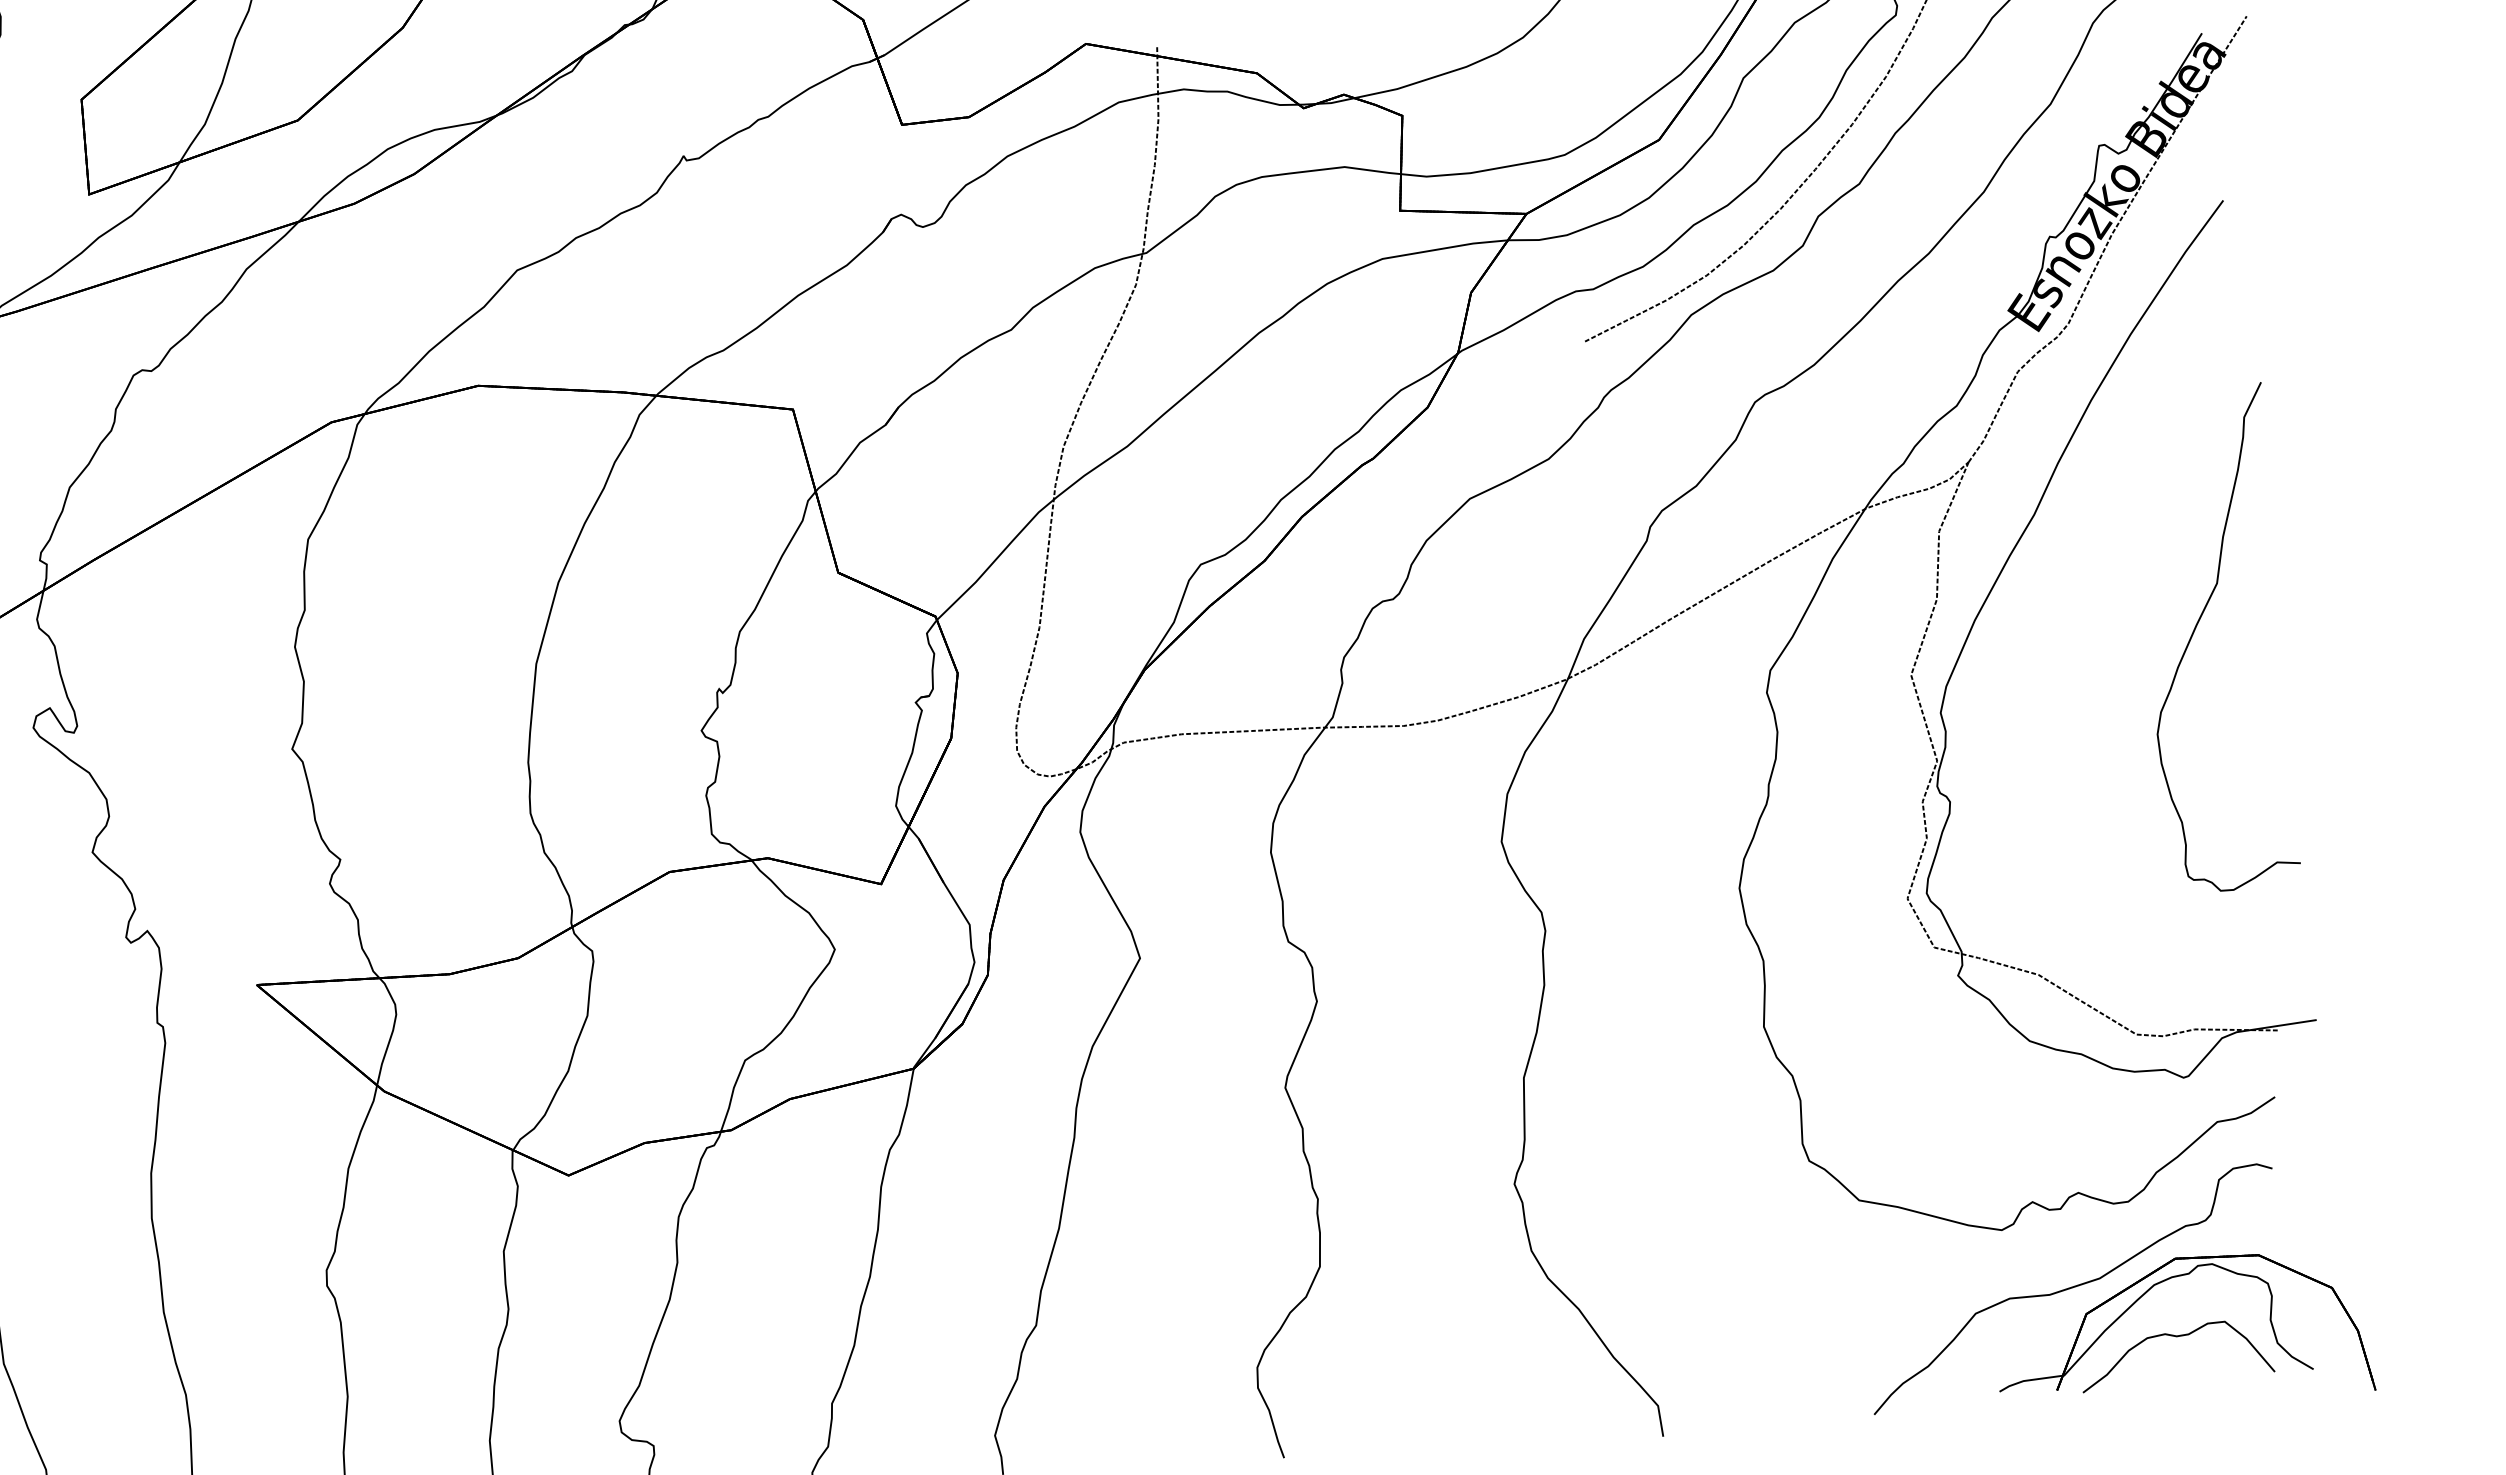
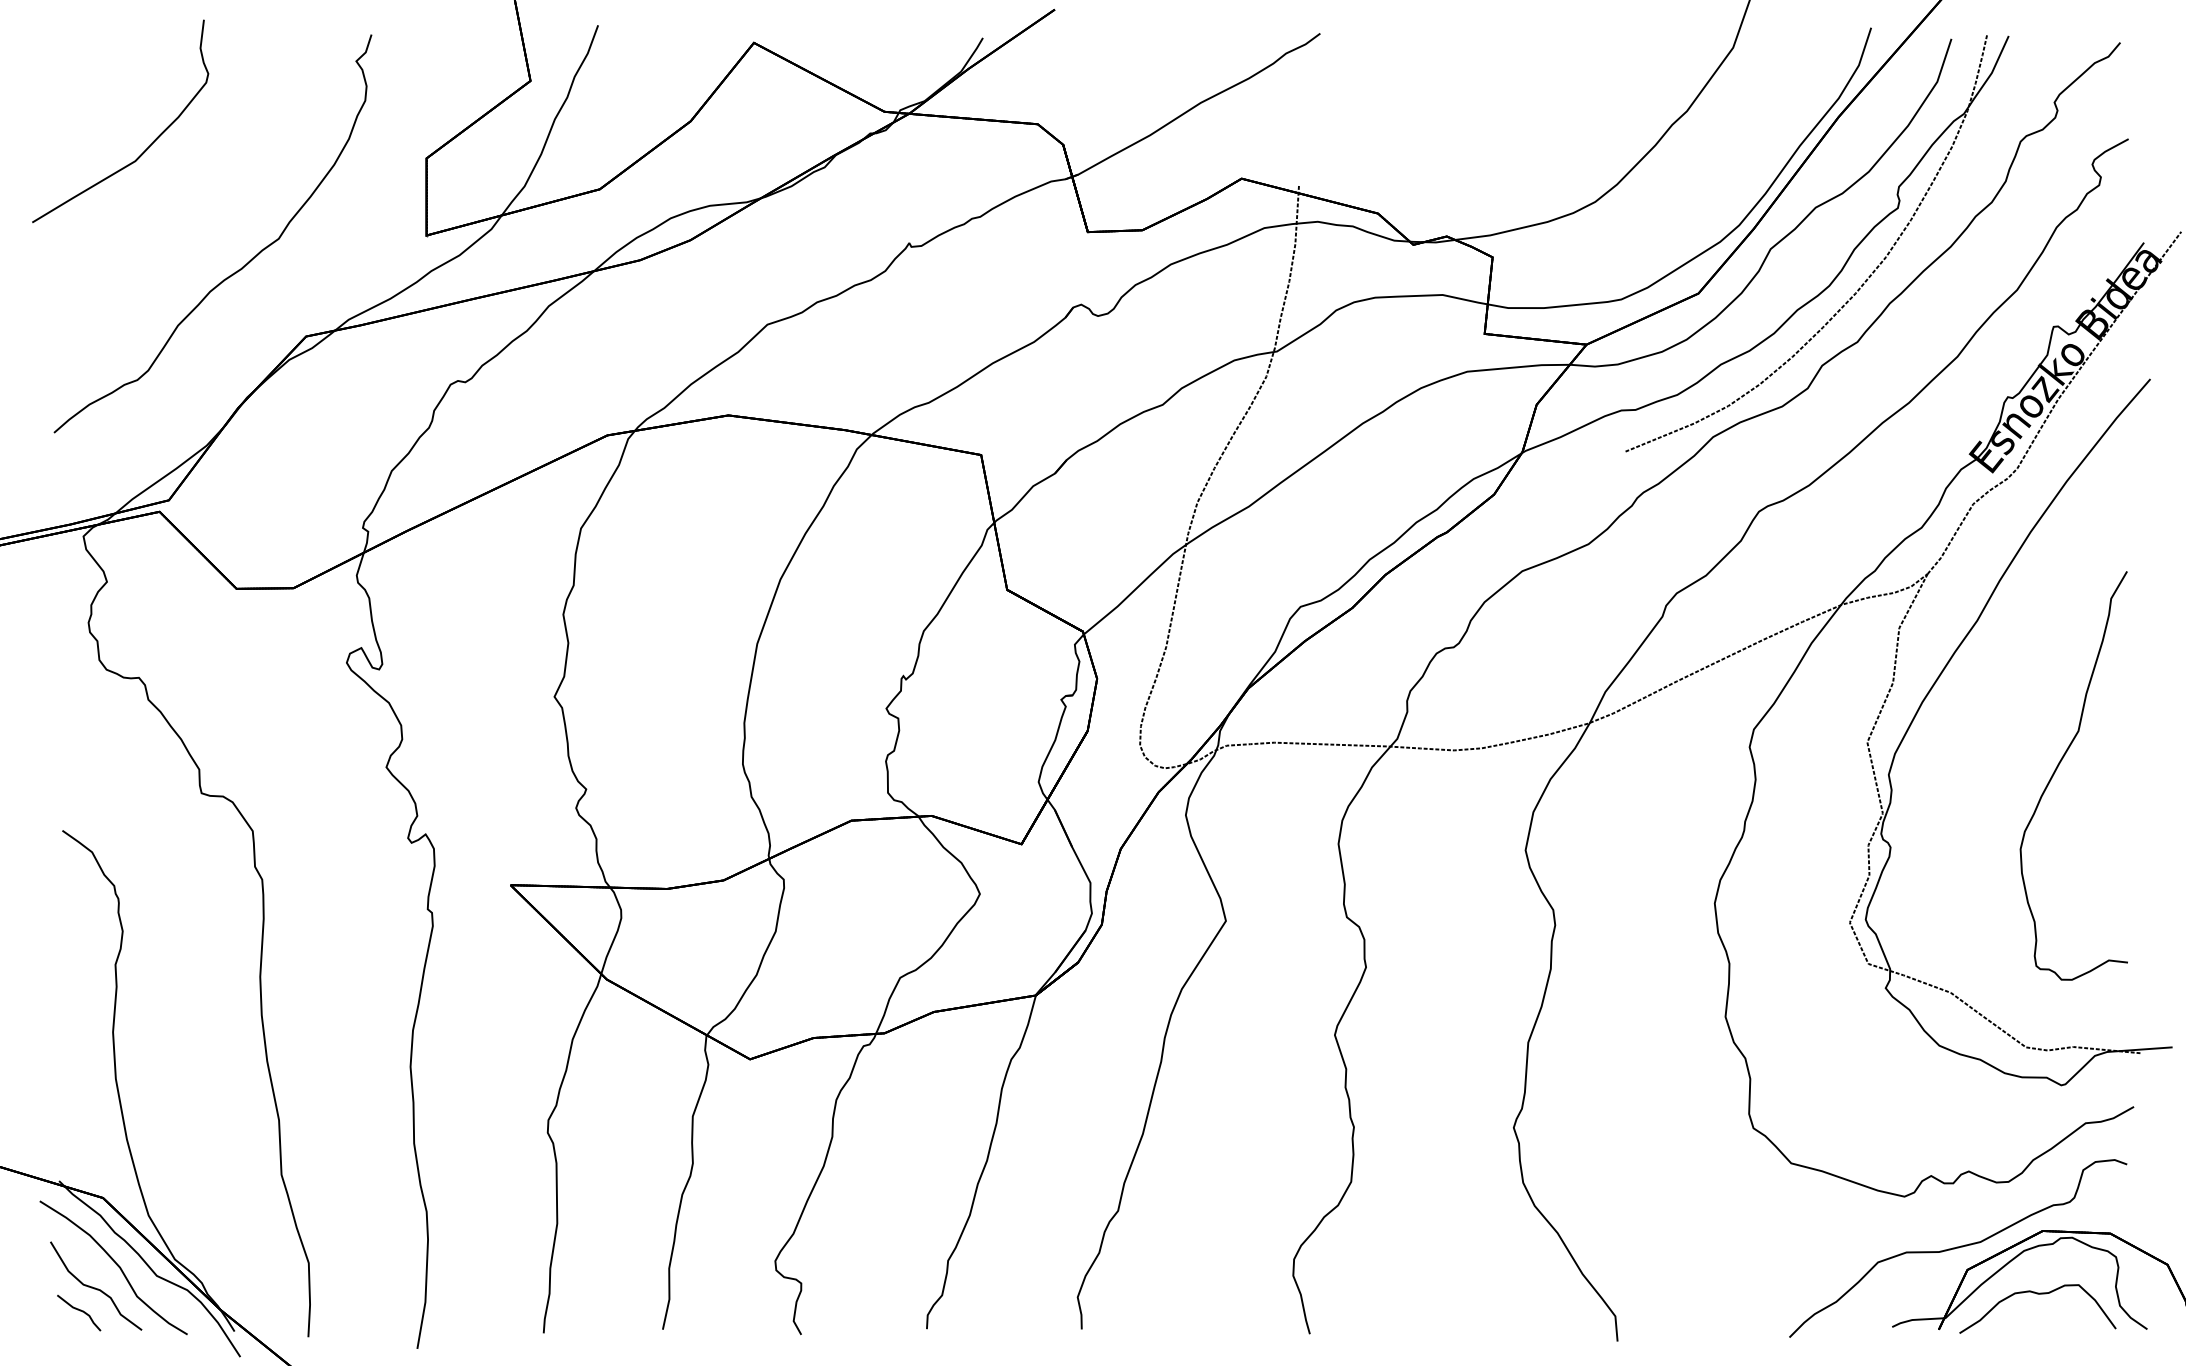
curve: (2196, 630) -> (2058, 767), moved

